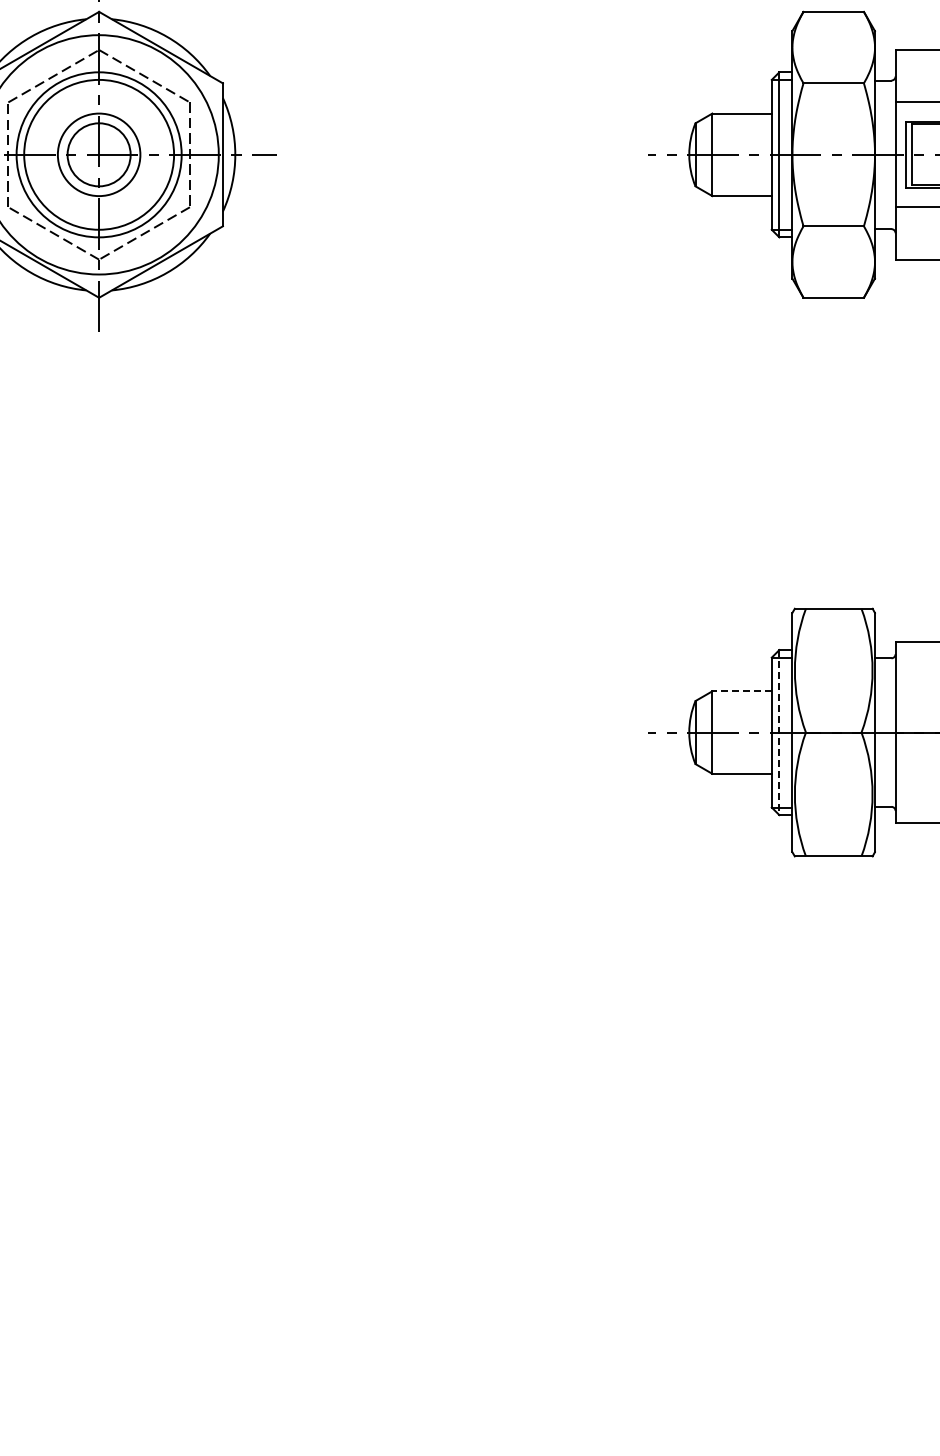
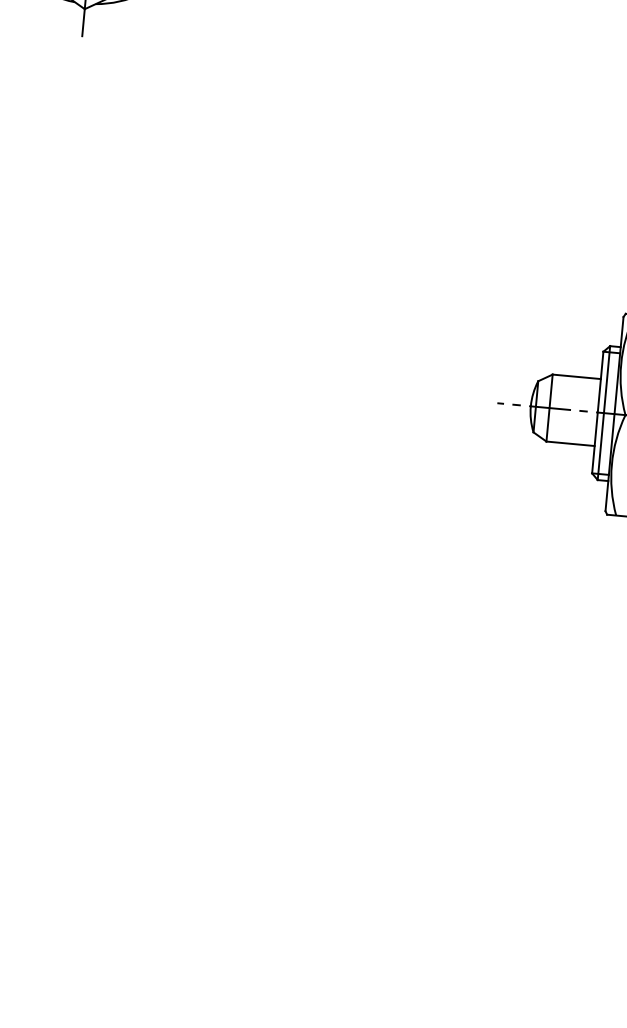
line: (742, 691) -> (577, 377), dashed -> solid
line: (779, 732) -> (604, 413), dashed -> solid

